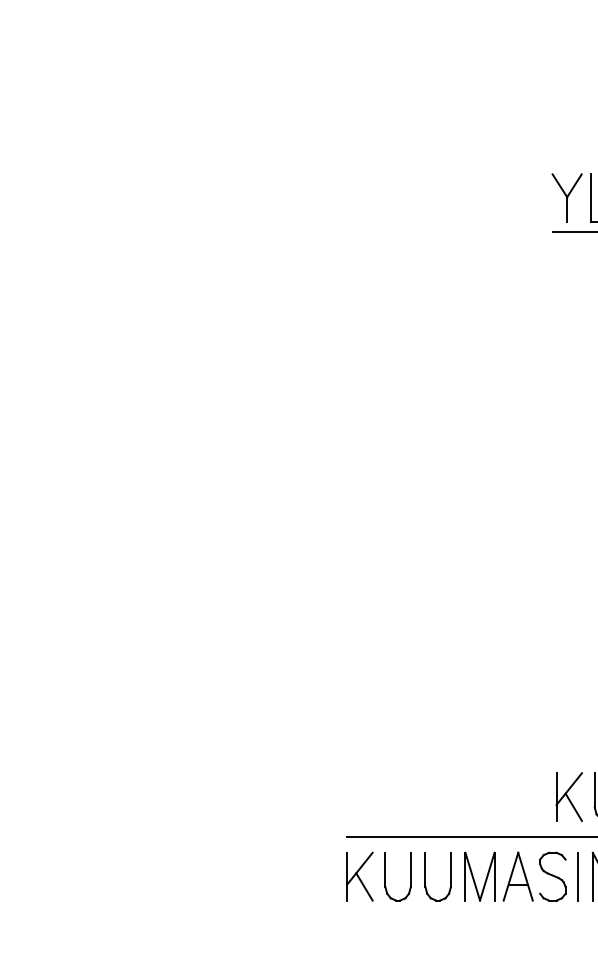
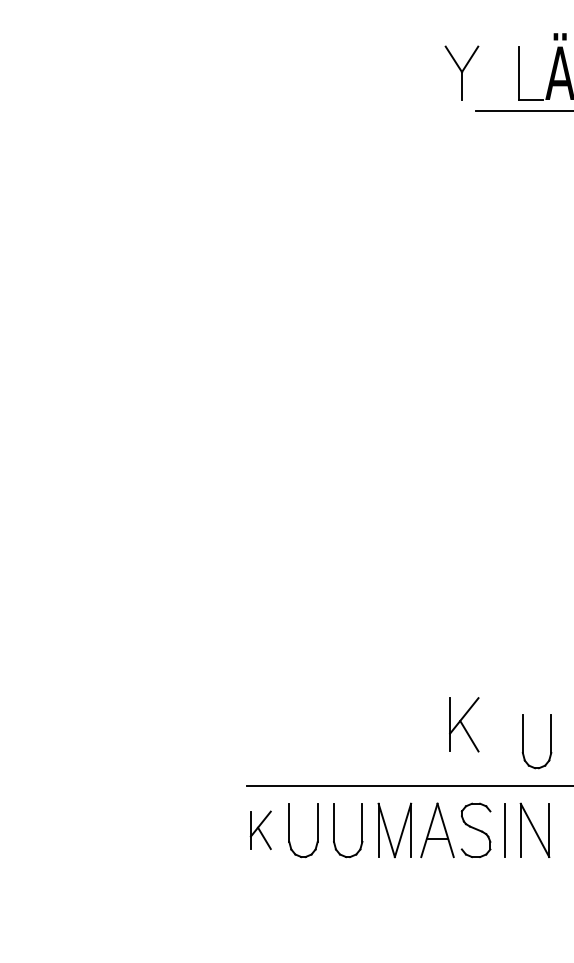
part: (566, 197) -> (461, 72), moved
part: (568, 796) -> (463, 724), moved
part: (359, 876) -> (260, 830), size x0.7

